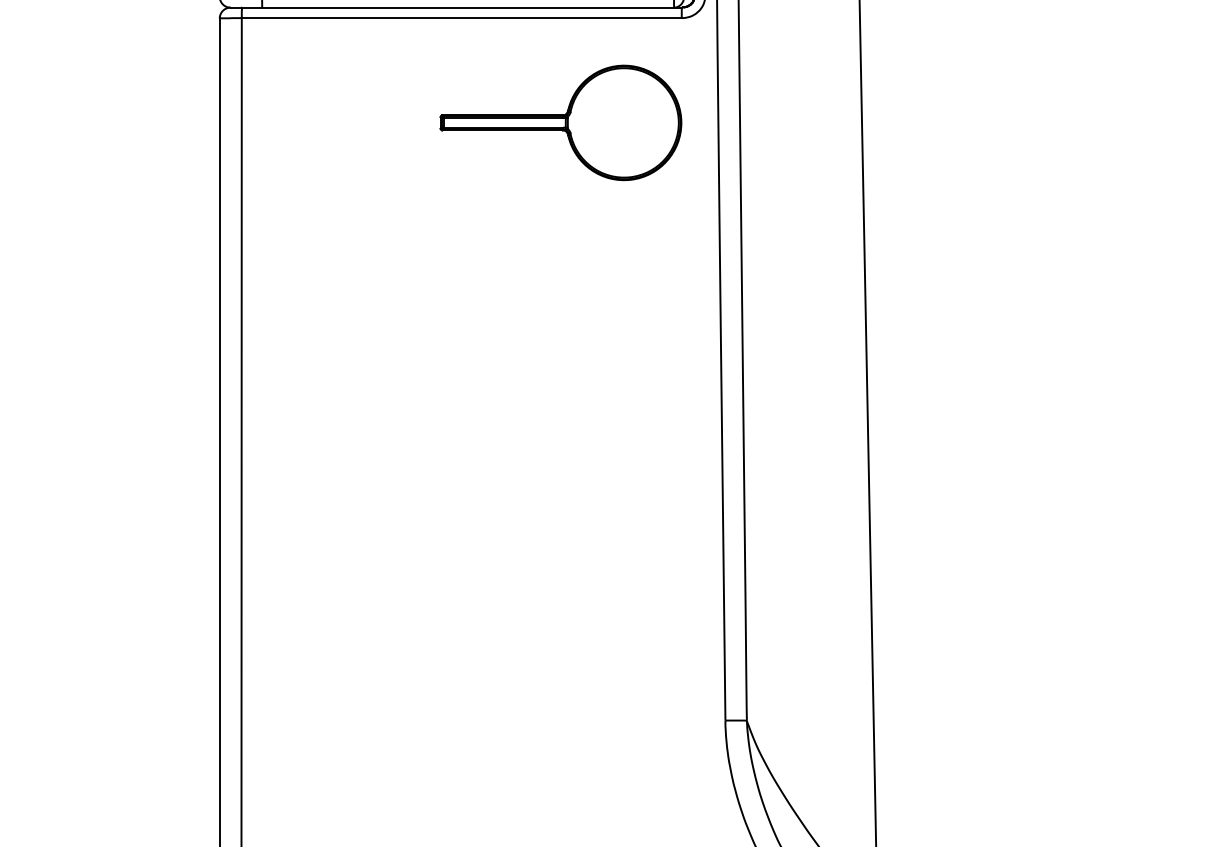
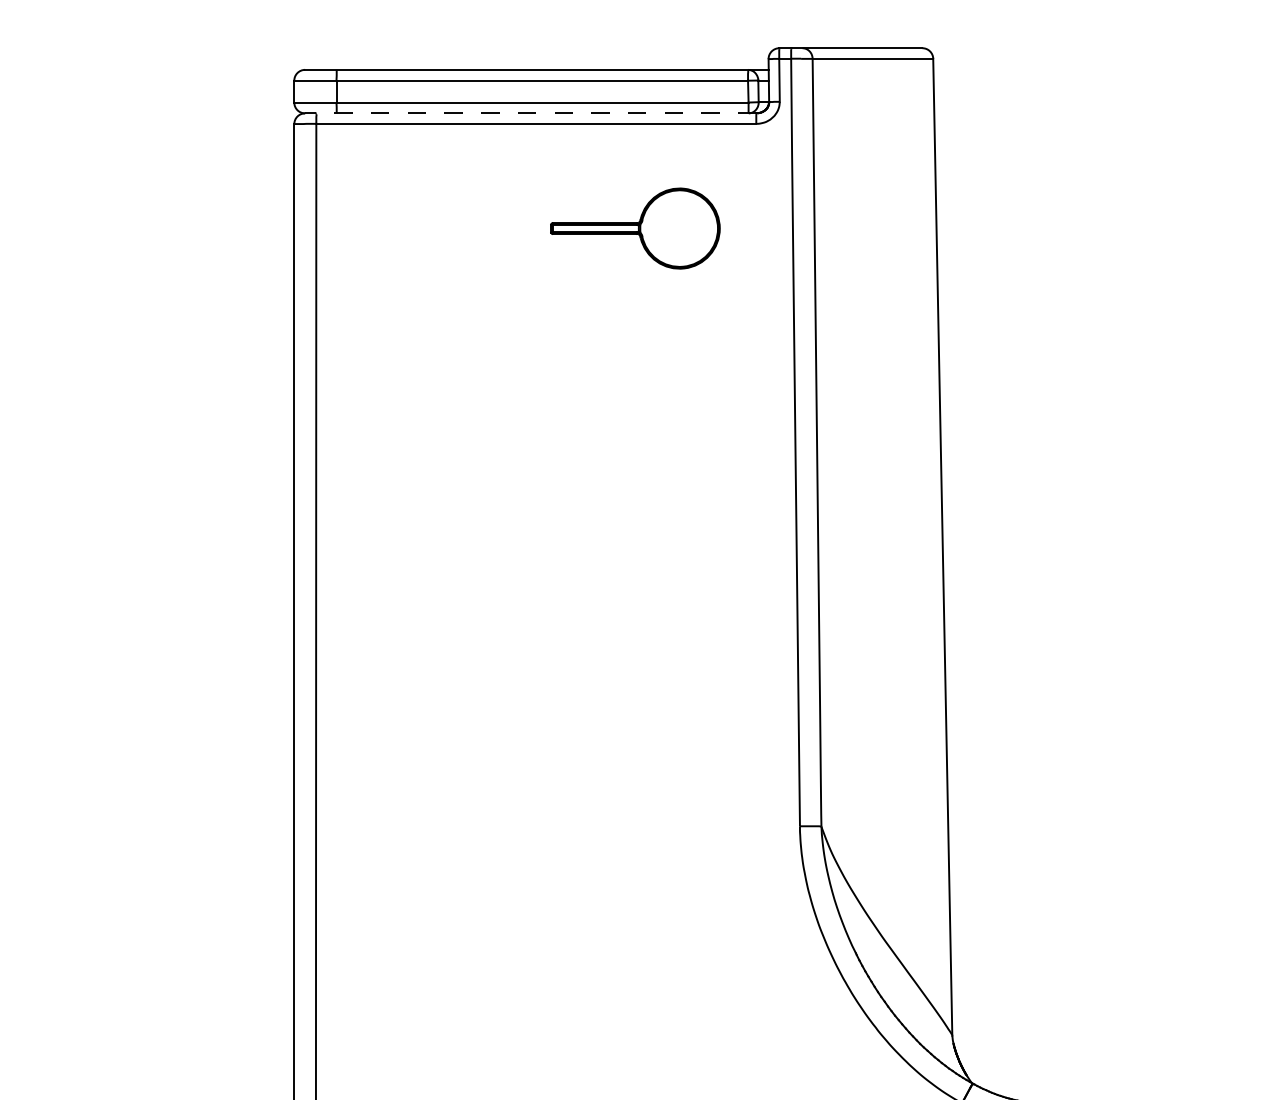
line: (455, 7) -> (530, 113), solid -> dashed
part: (560, 122) -> (635, 228), size x0.7

